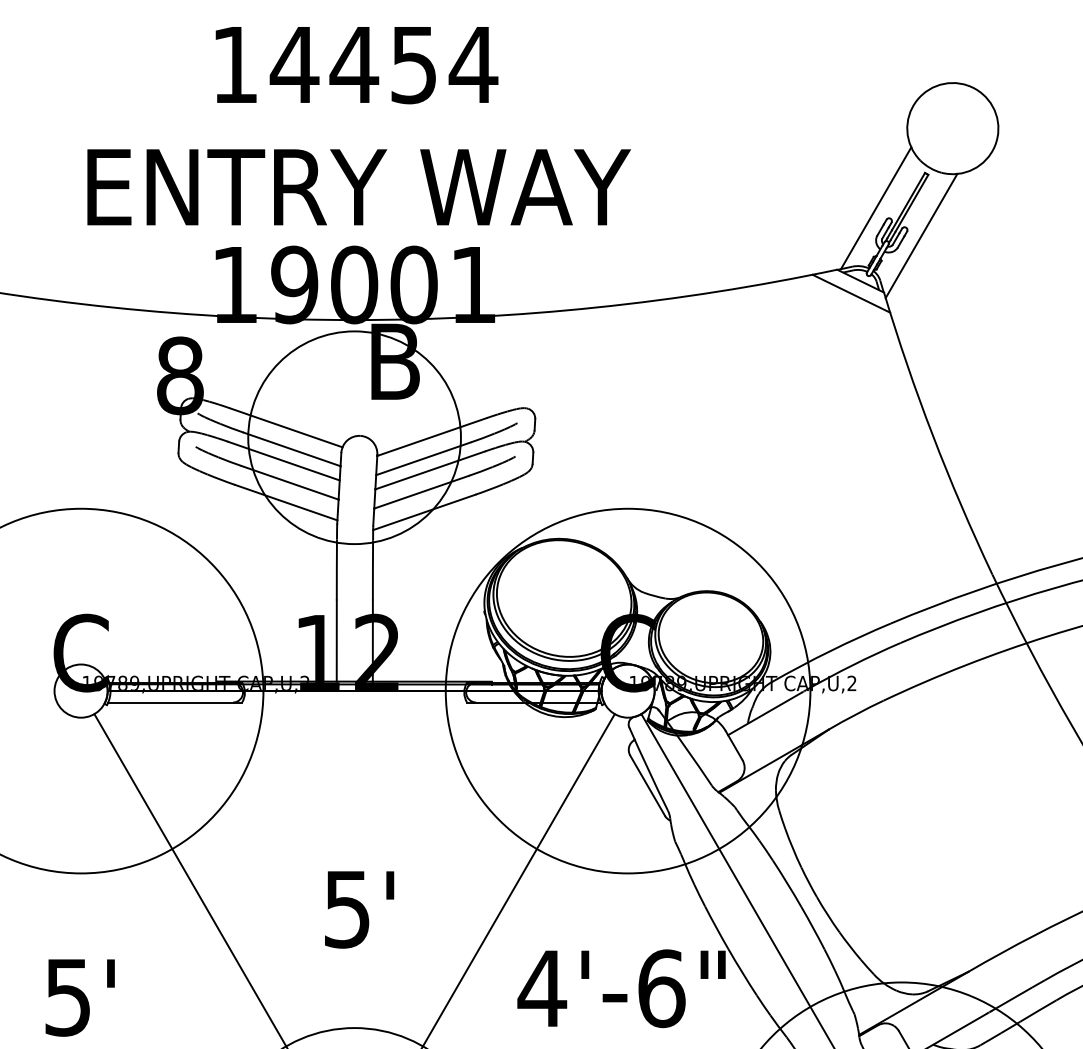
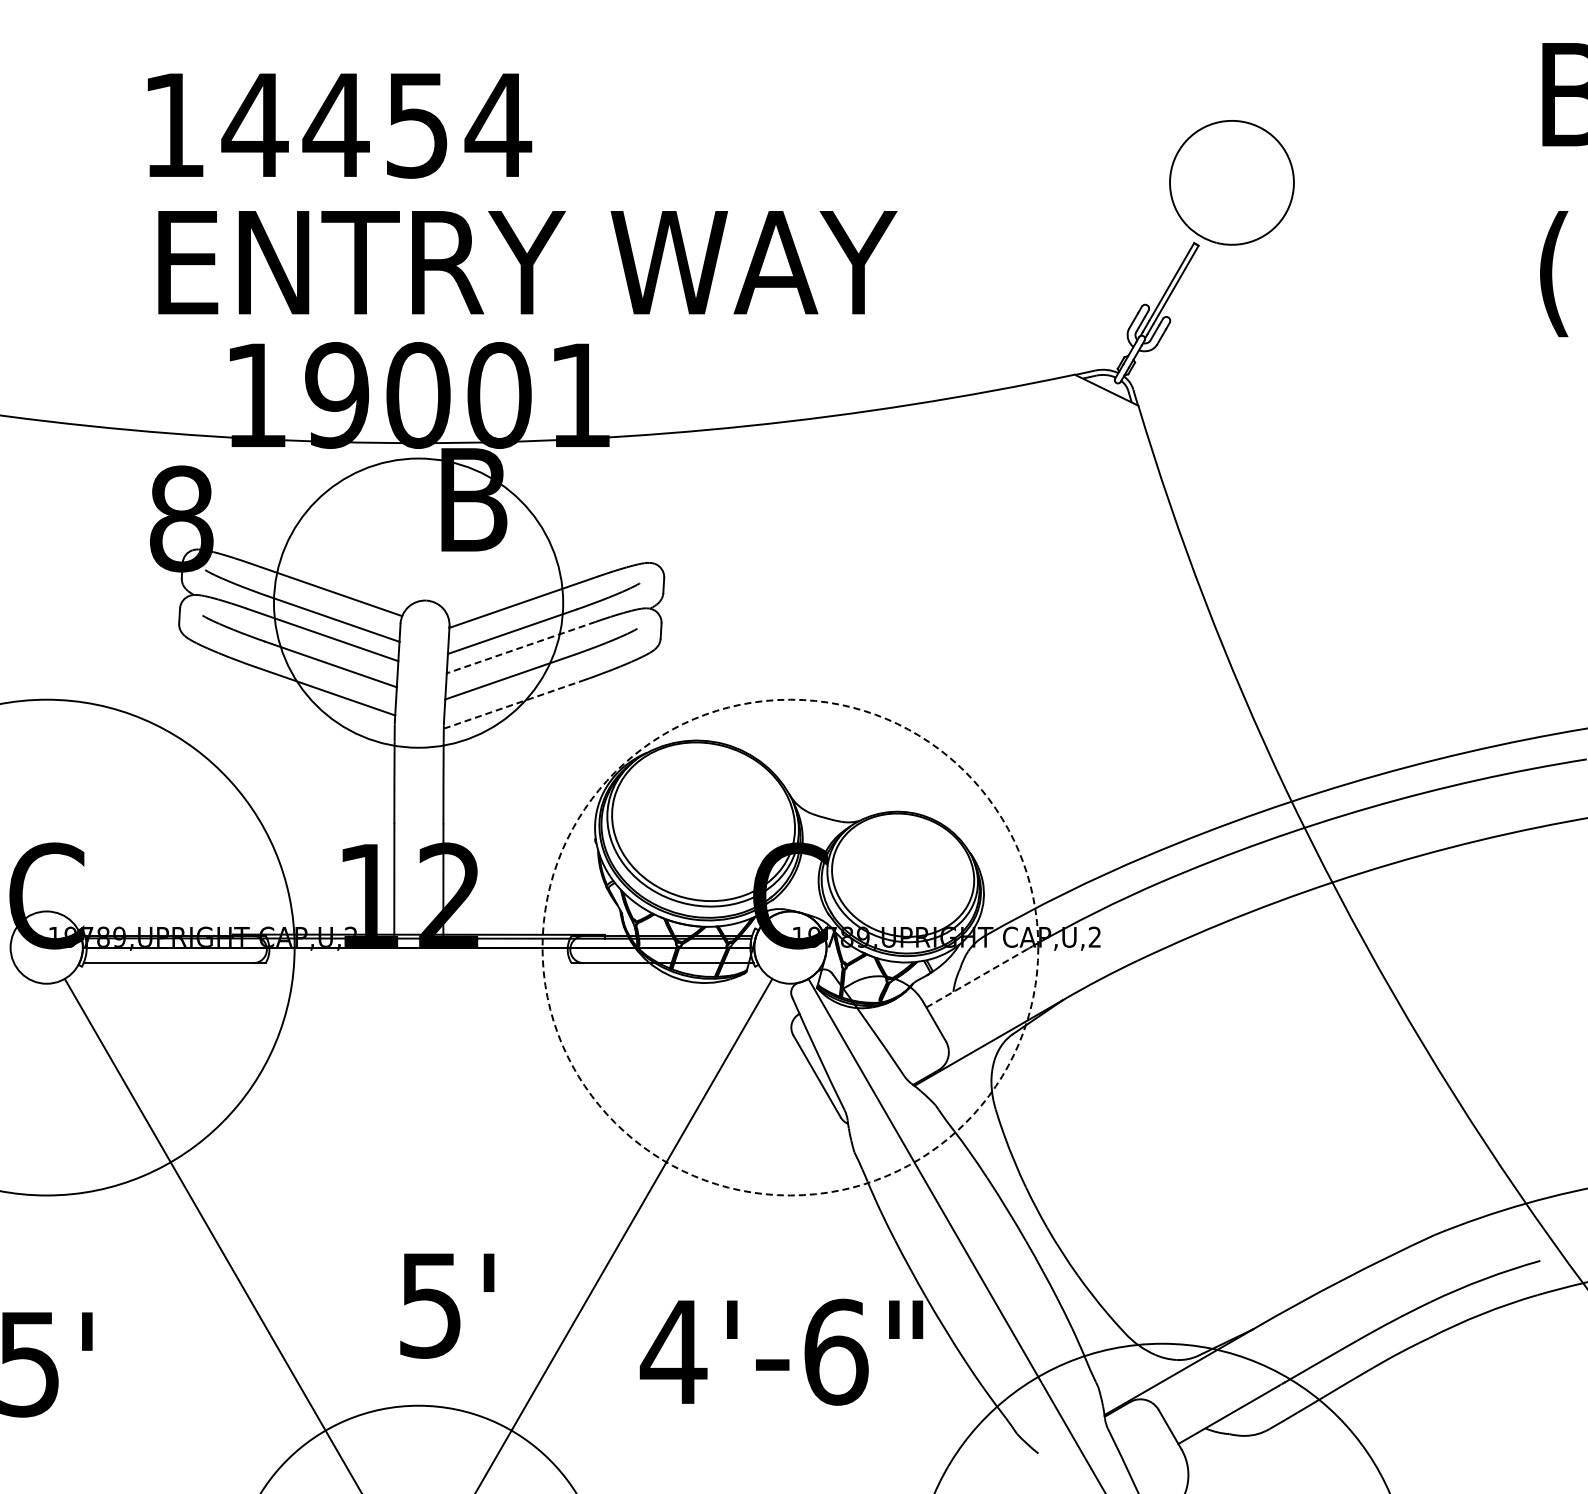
text: (356, 65) -> (339, 125), moved
text: (358, 187) -> (527, 262), moved
line: (876, 207) -> (1127, 290), removed
line: (921, 235) -> (1189, 328), removed
line: (851, 293) -> (1093, 407), removed
line: (430, 470) -> (521, 647), solid -> dashed
line: (424, 512) -> (513, 704), solid -> dashed
circle: (628, 691) -> (790, 947), solid -> dashed
line: (764, 713) -> (976, 978), solid -> dashed
text: (359, 909) -> (447, 1305), moved

